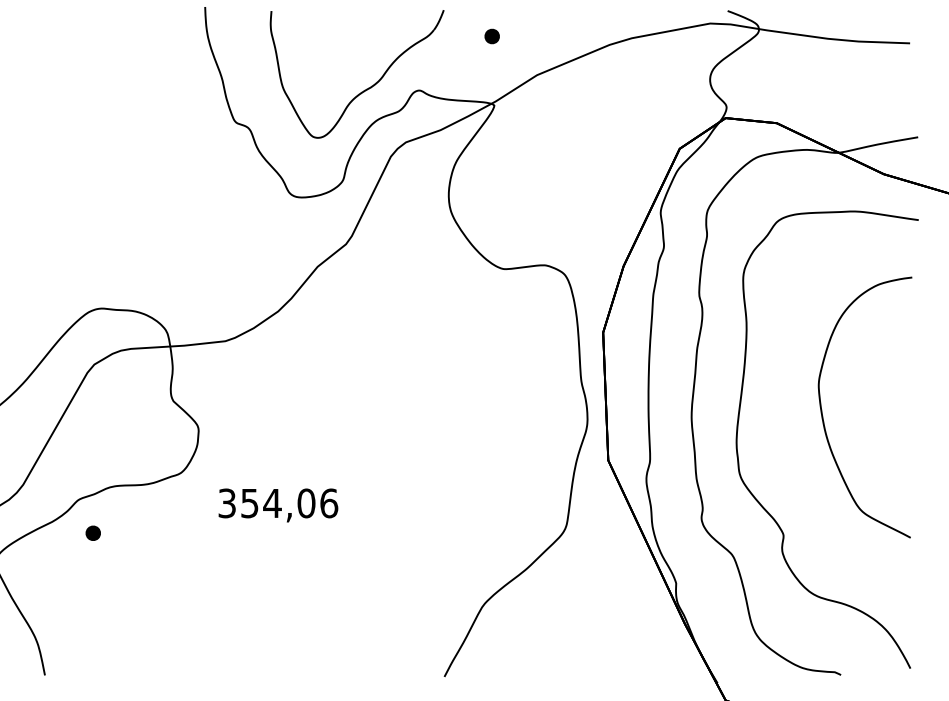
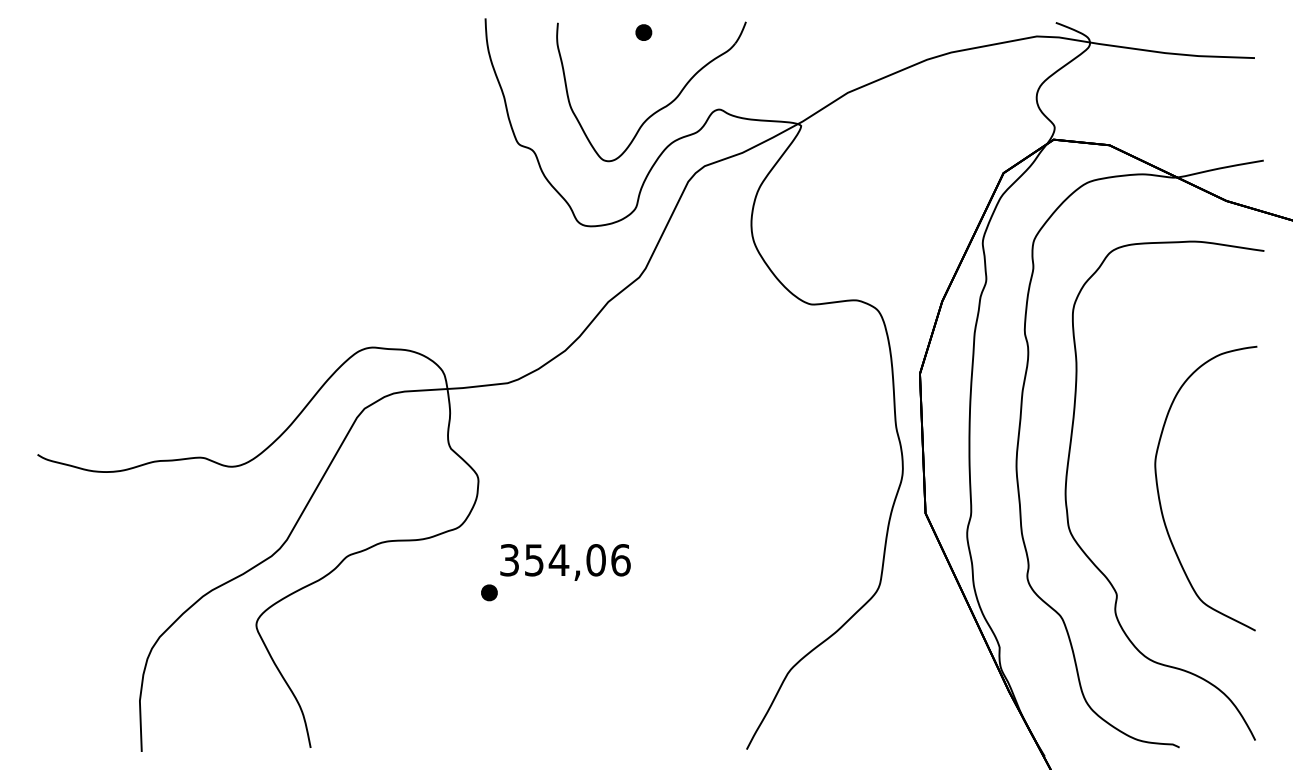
part: (491, 36) -> (643, 32), moved
part: (822, 411) -> (1159, 492), moved
part: (93, 532) -> (489, 592), moved

